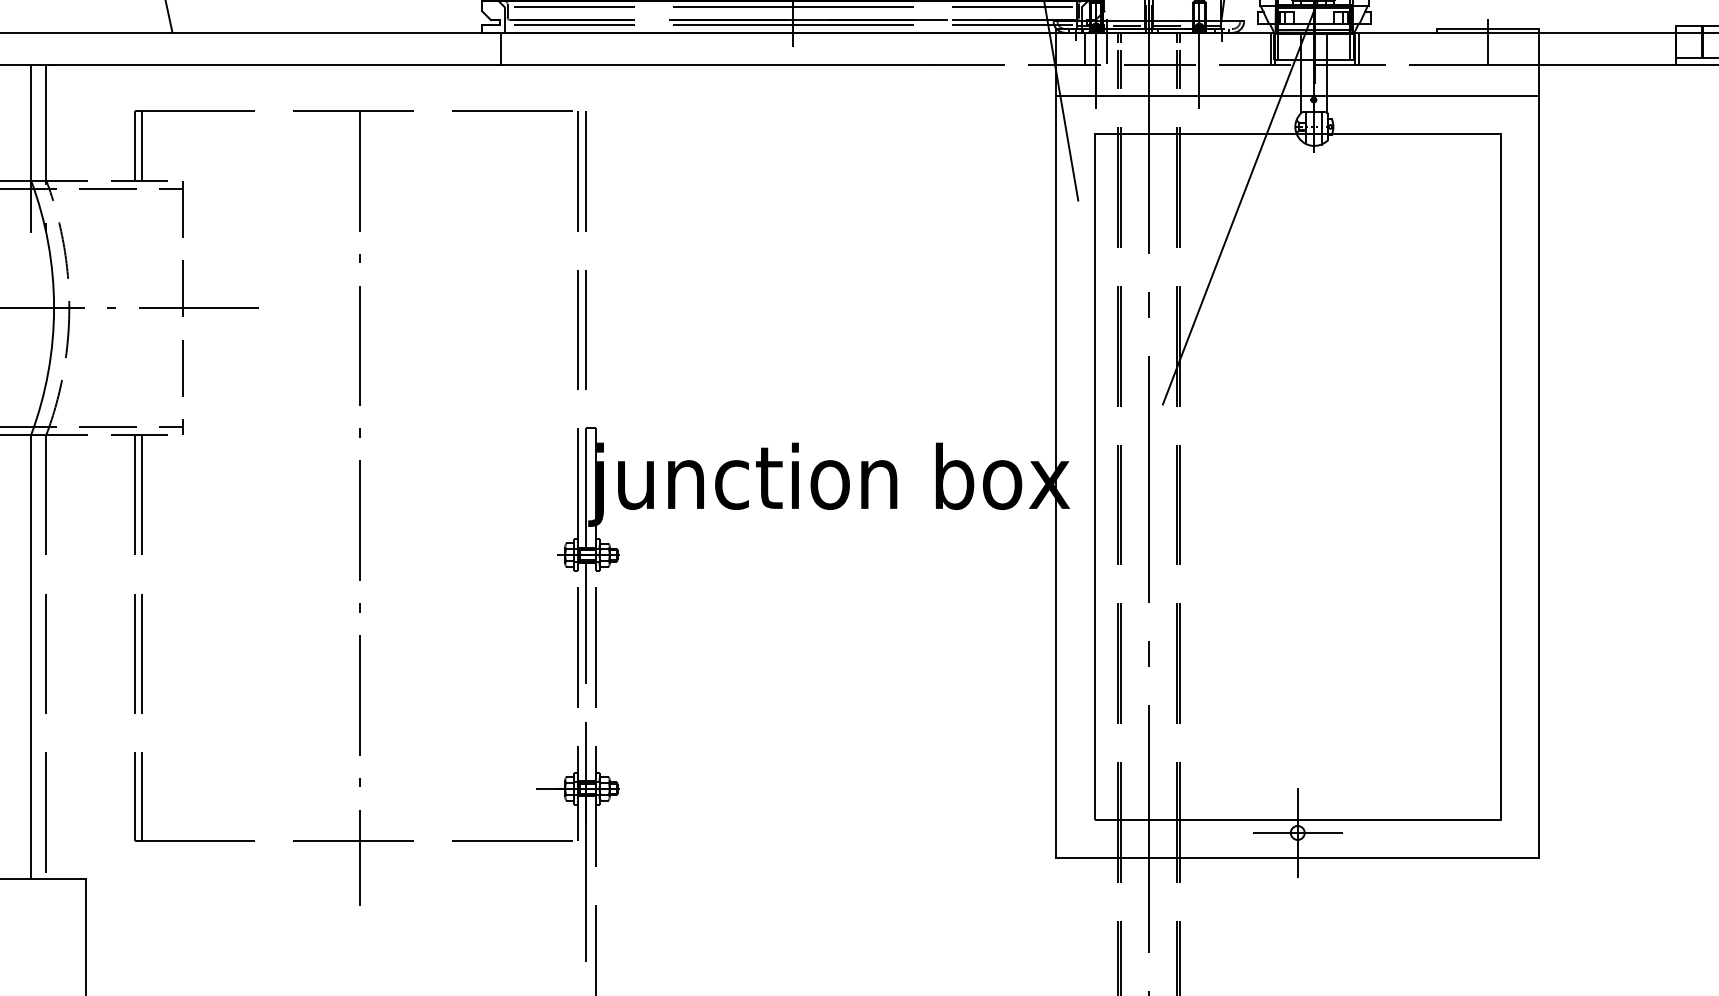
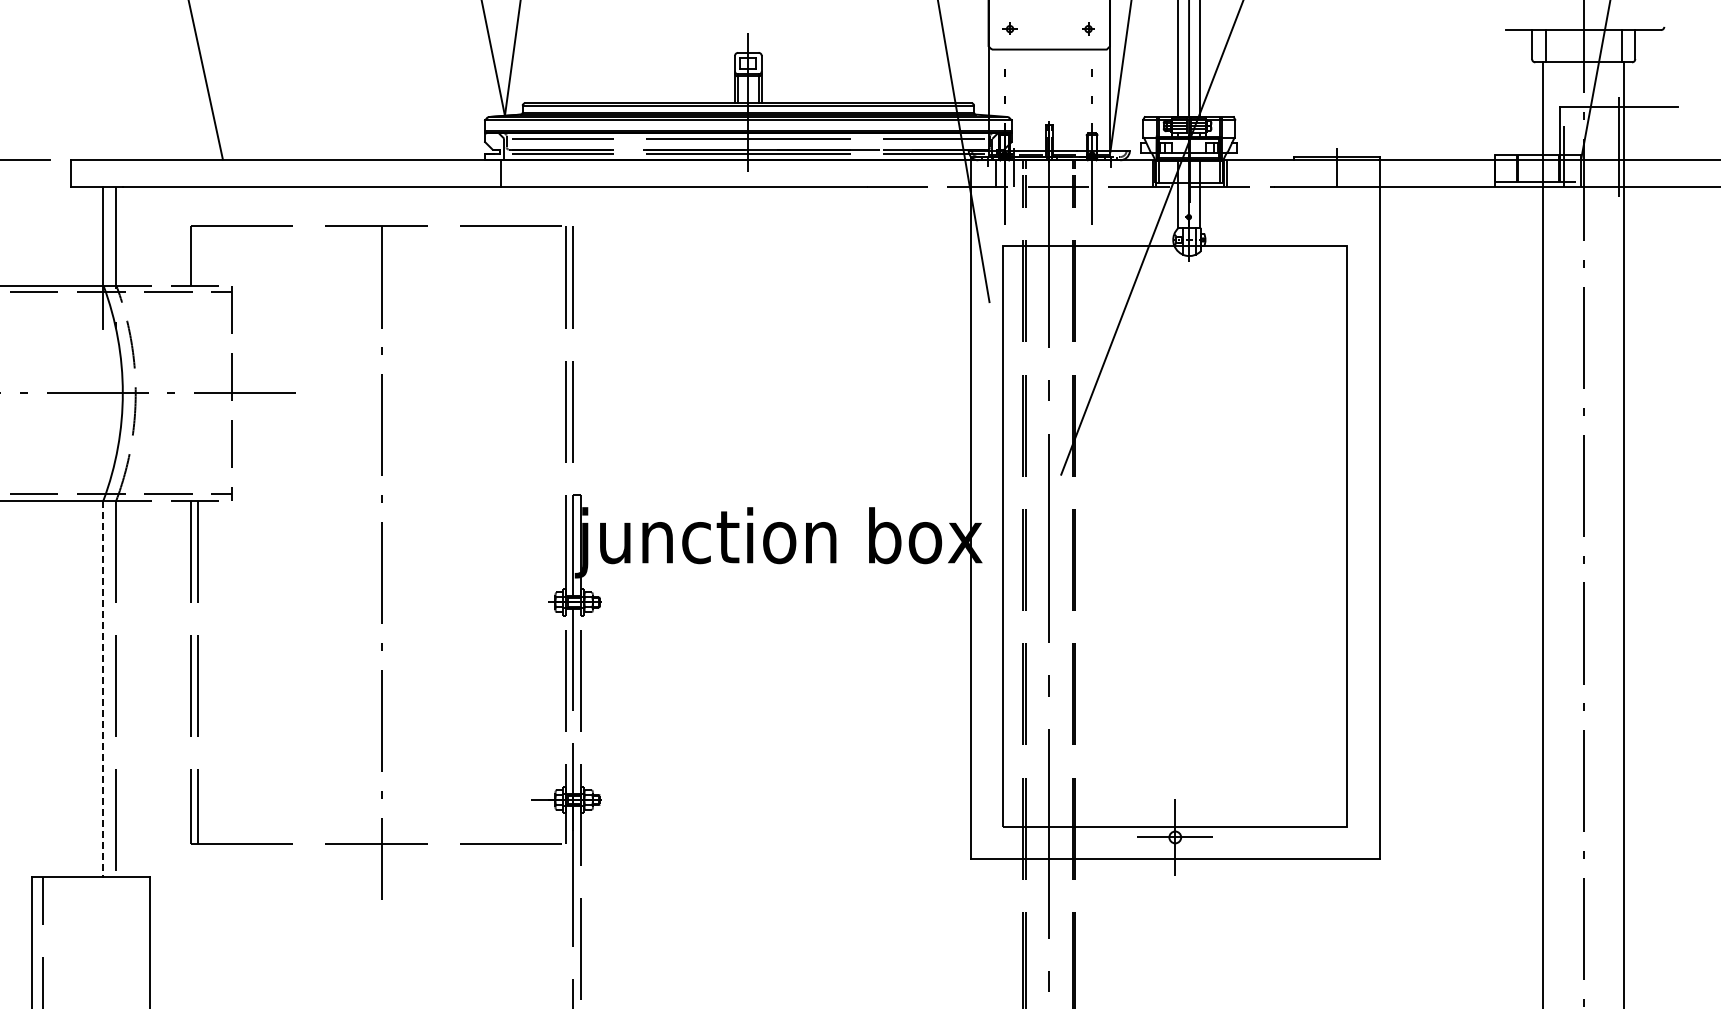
line: (1298, 96) -> (1175, 214), removed
line: (142, 145) -> (197, 255), removed
line: (31, 658) -> (103, 689), solid -> dashed

